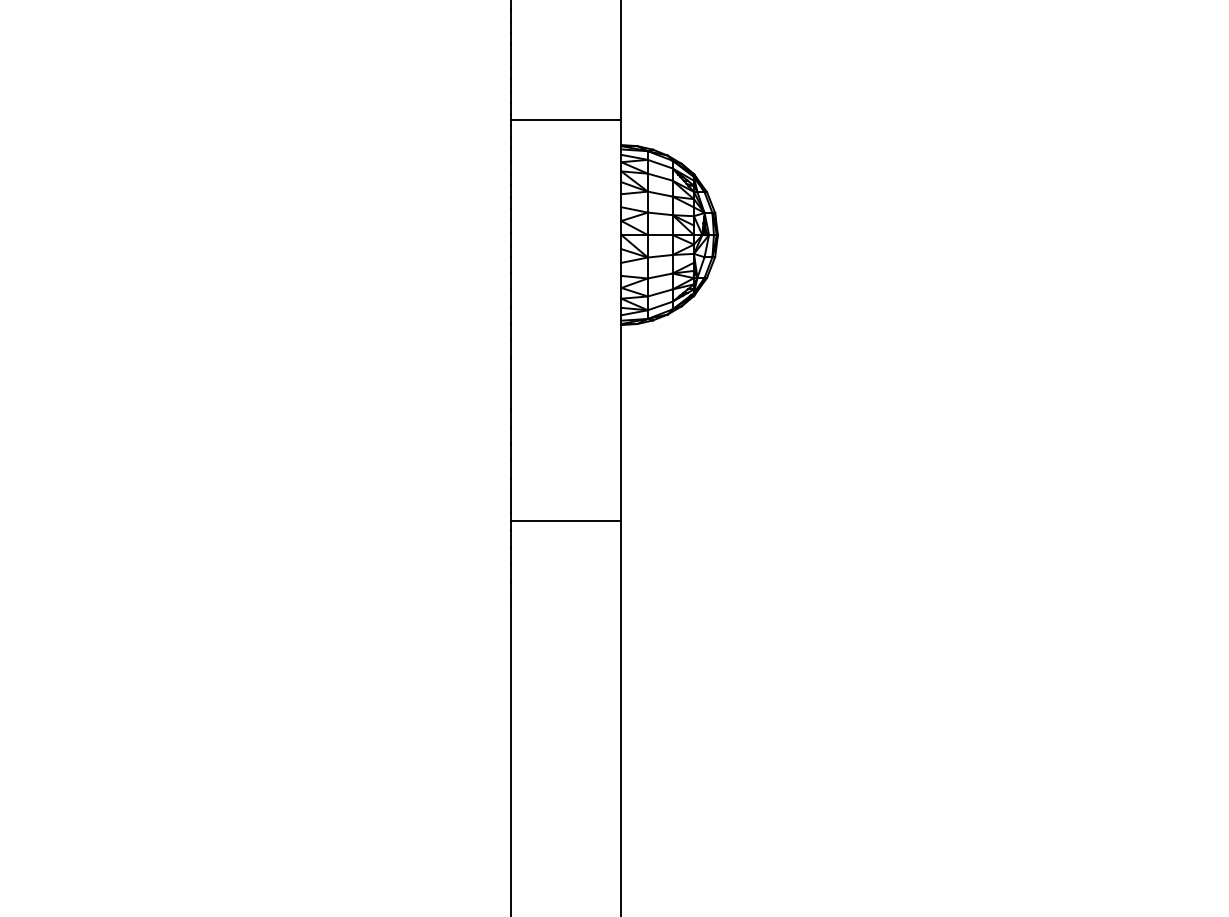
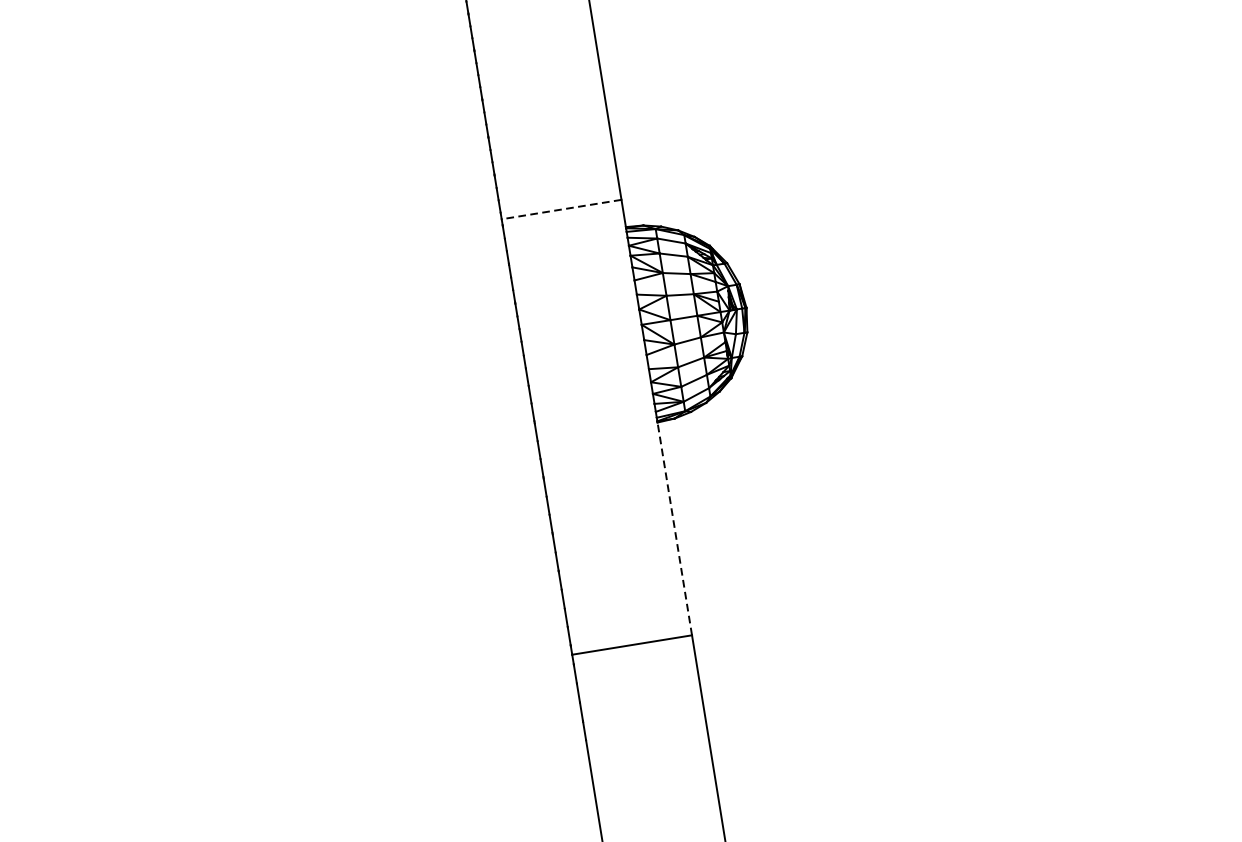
line: (565, 119) -> (560, 209), solid -> dashed
line: (621, 423) -> (674, 529), solid -> dashed

